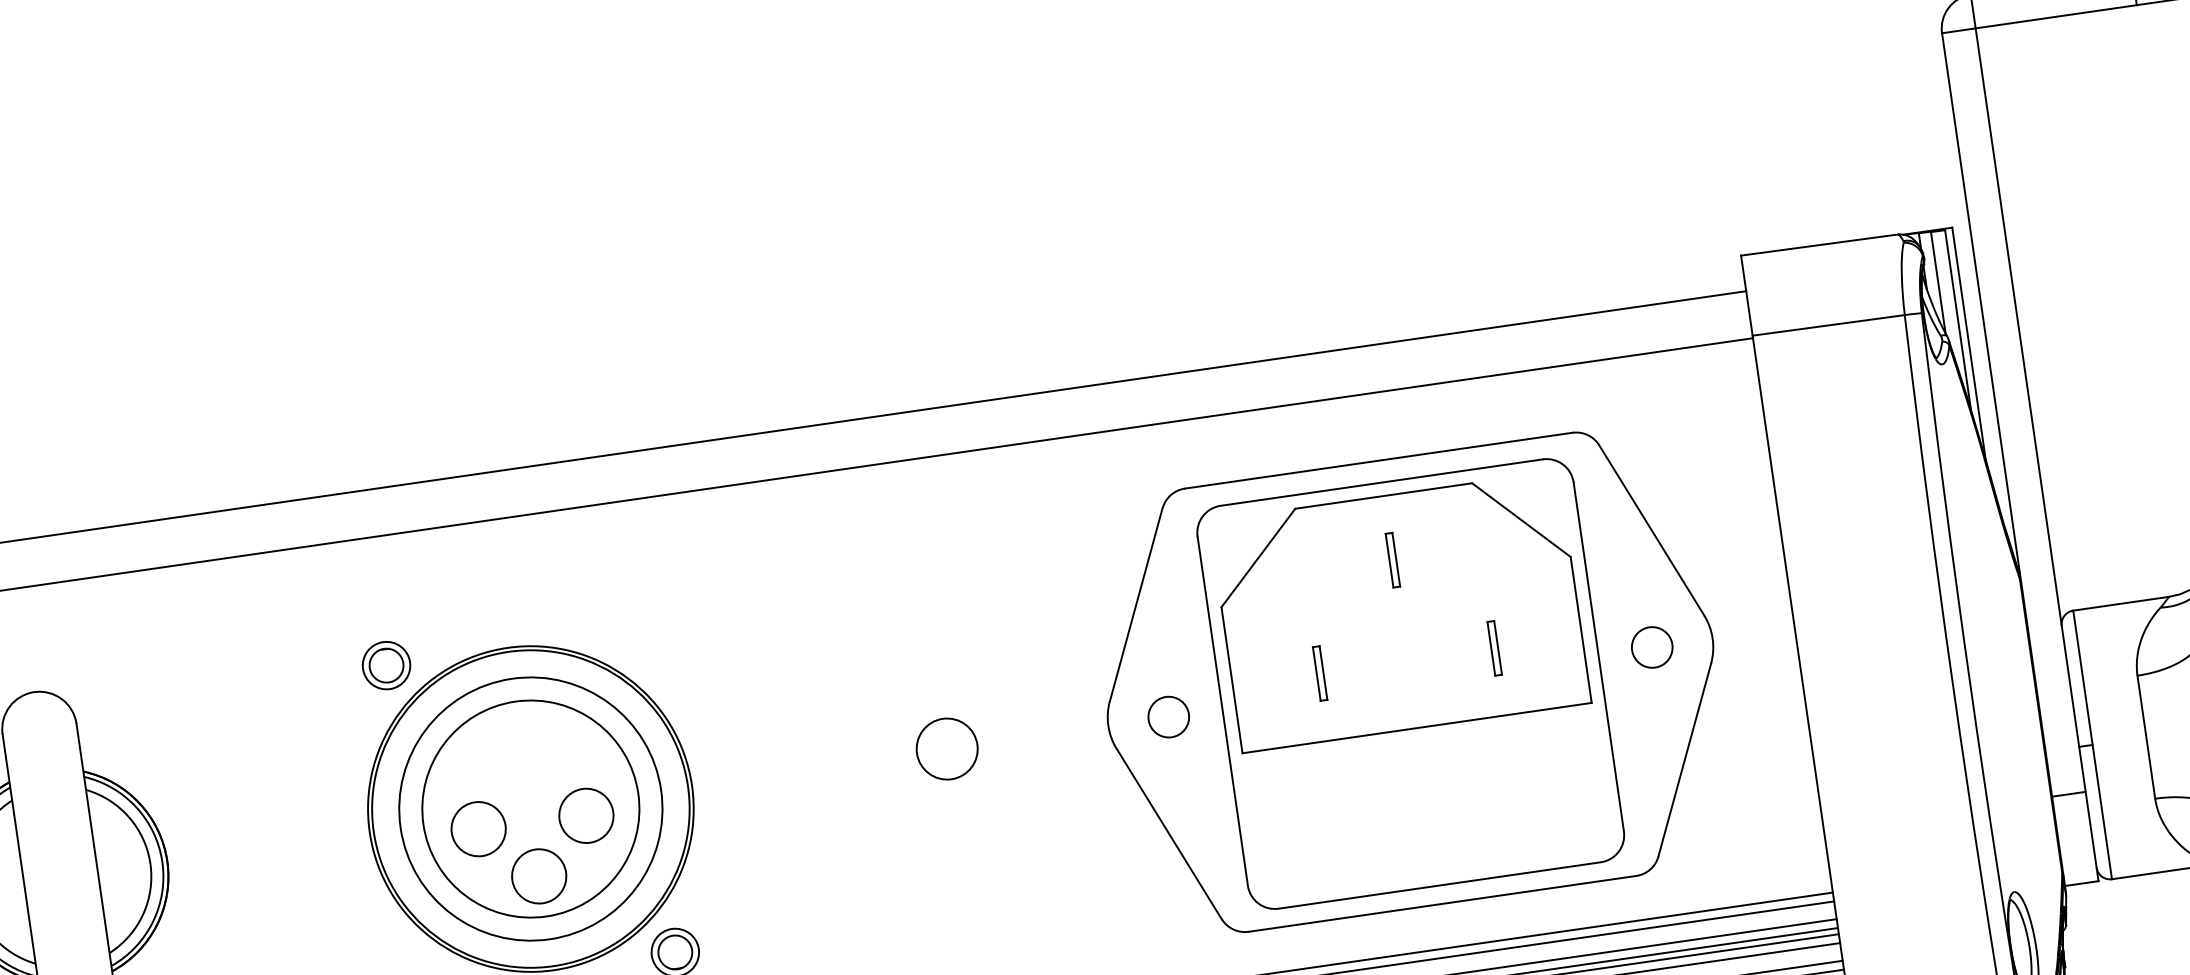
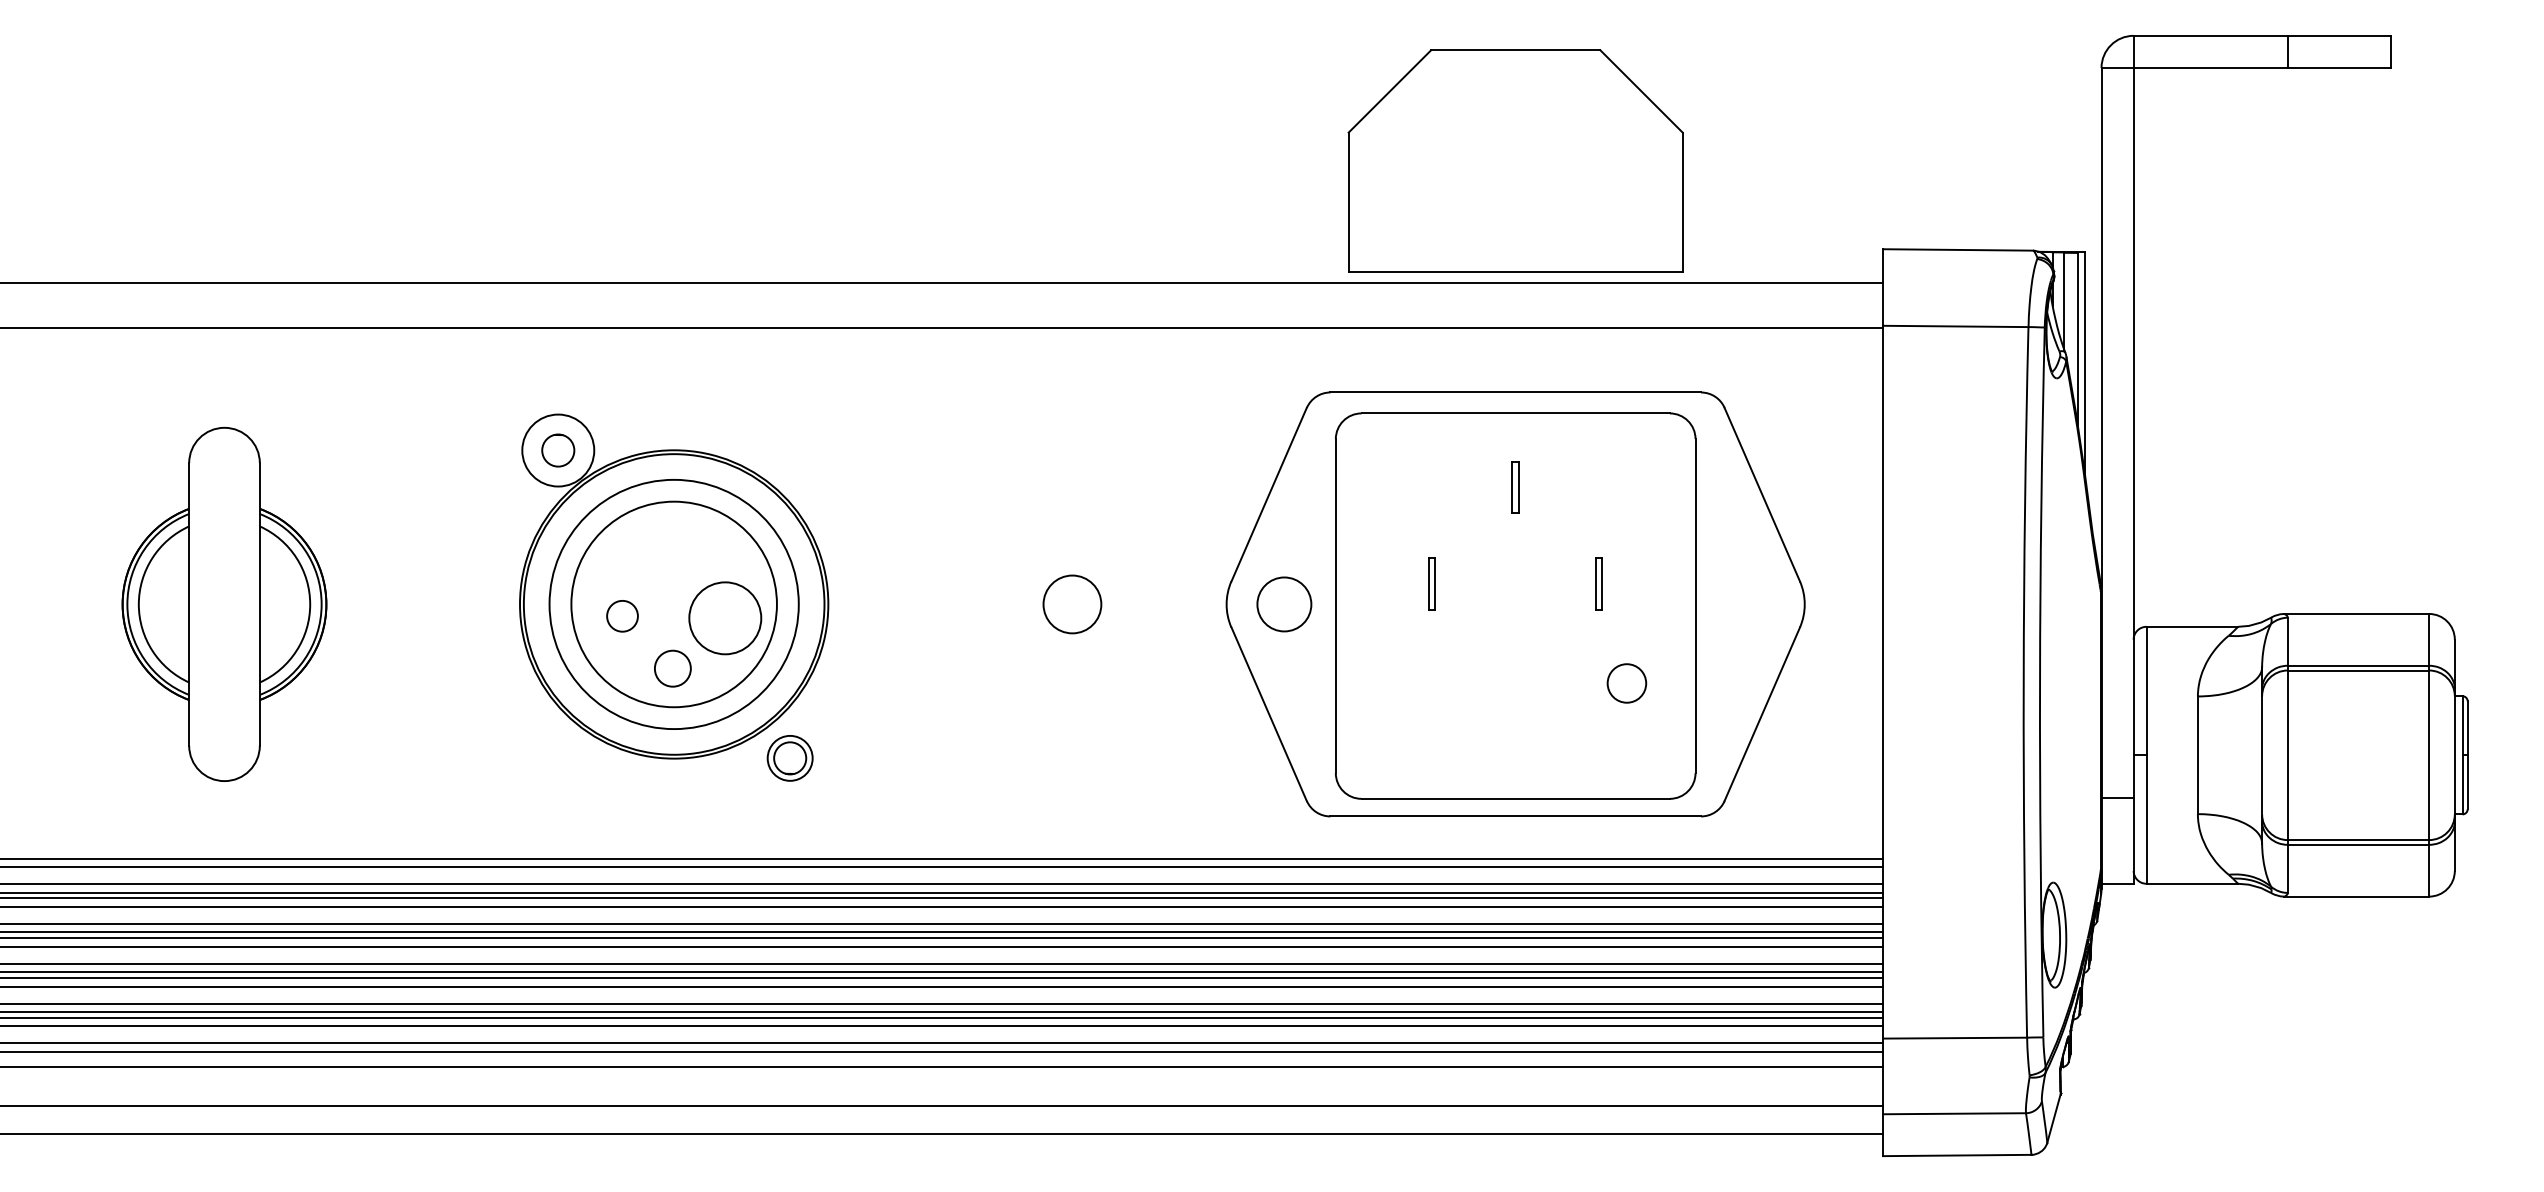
part: (1400, 611) -> (1515, 160), moved
circle: (1651, 647) -> (1626, 683), moved
circle: (385, 665) -> (557, 450), size x1.6
circle: (1168, 717) -> (1284, 604), size x1.4
circle: (586, 815) -> (725, 618), size x1.4
circle: (478, 828) -> (622, 615), size x0.6
circle: (538, 876) -> (672, 668), size x0.7

